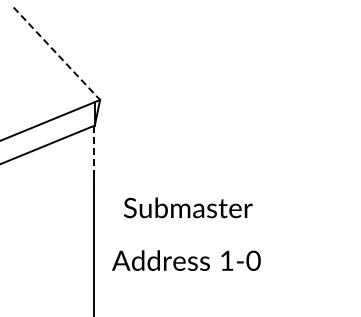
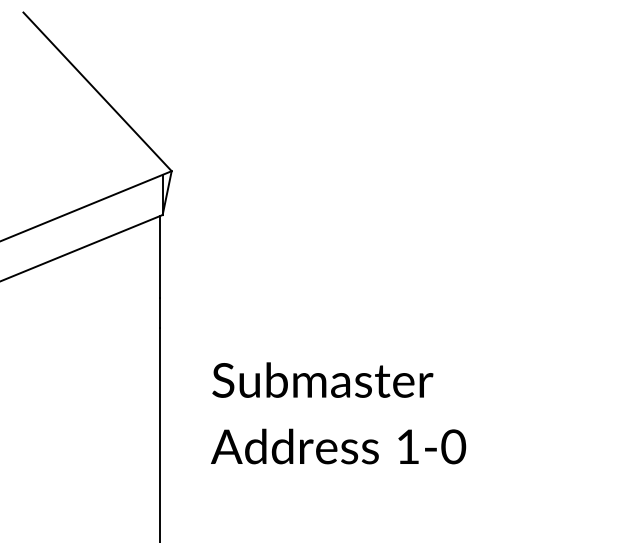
line: (57, 54) -> (98, 93), dashed -> solid
line: (93, 150) -> (160, 257), dashed -> solid
text: (188, 207) -> (323, 379), moved
text: (186, 260) -> (338, 446), moved

